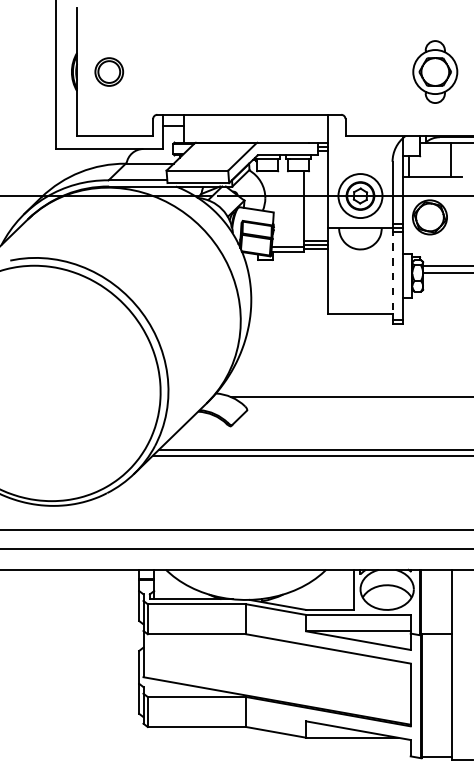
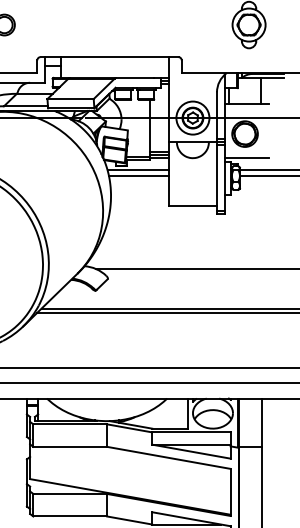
line: (432, 249) -> (246, 158), added
line: (287, 265) -> (138, 170), added
line: (392, 270) -> (216, 173), dashed -> solid
line: (288, 273) -> (138, 176), added

